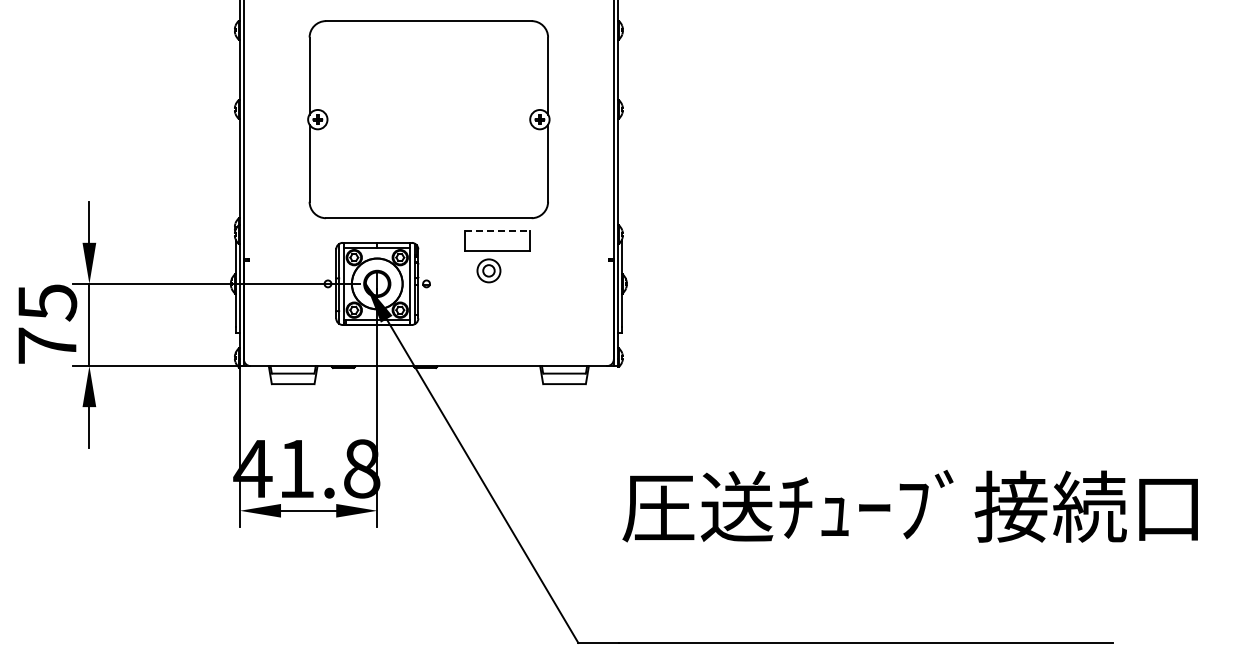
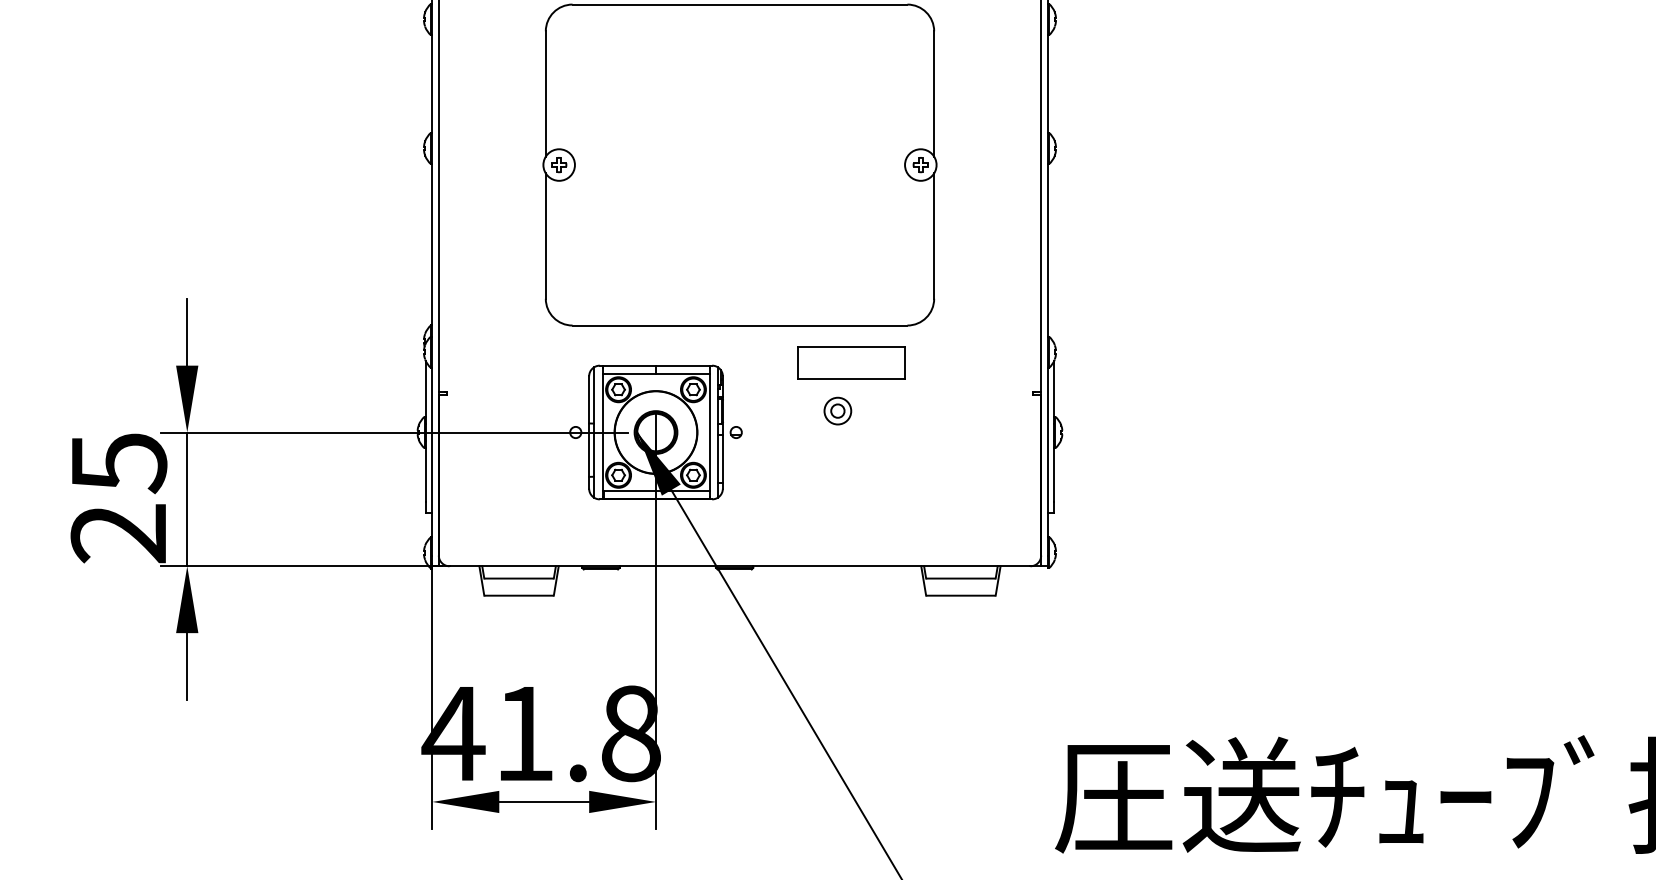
line: (497, 231) -> (851, 347), dashed -> solid
part: (488, 270) -> (837, 410), size x0.71
text: (46, 345) -> (117, 532), 75 -> 25

